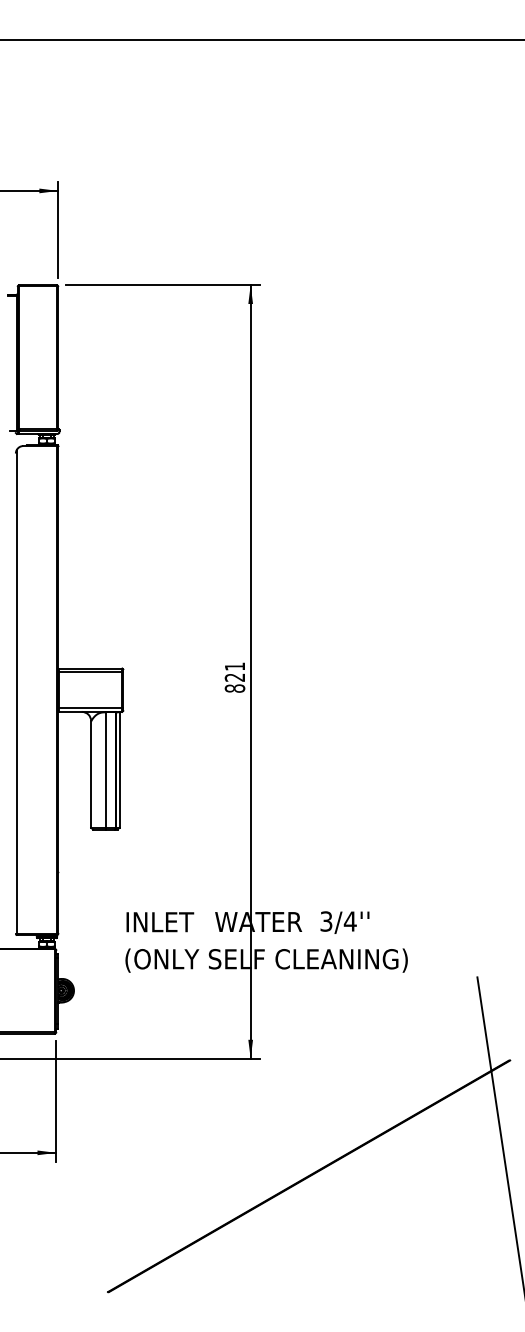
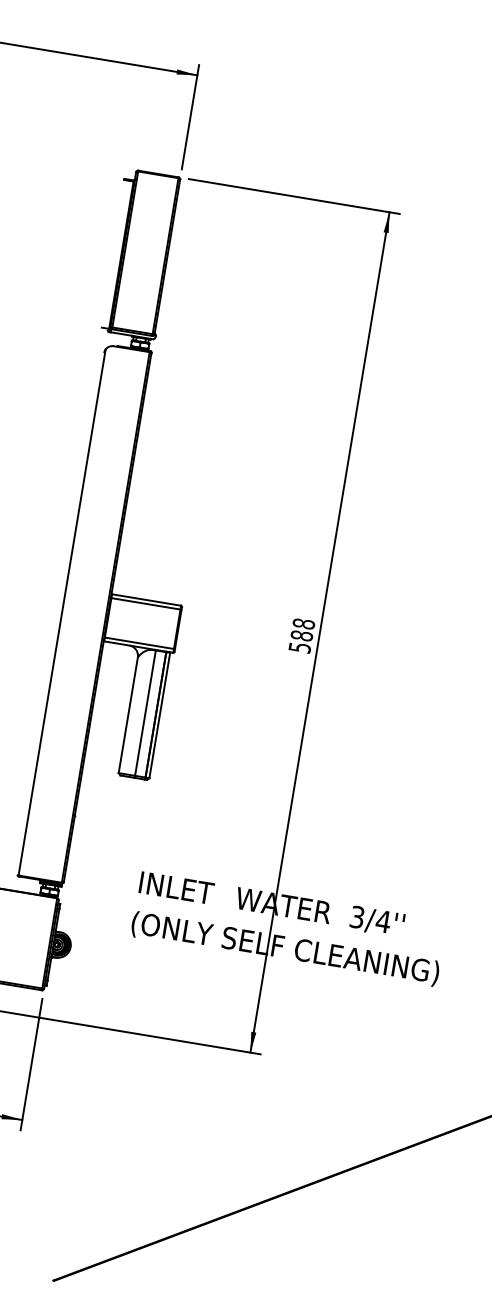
text: (234, 677) -> (301, 635), 821 -> 588

